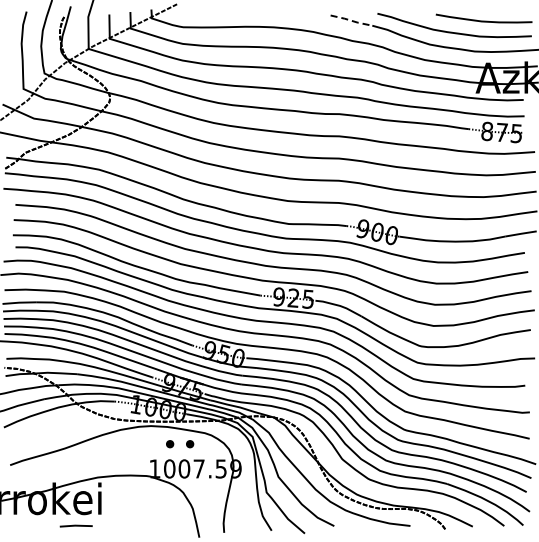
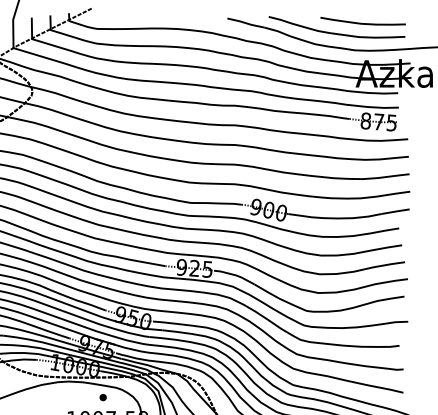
line: (351, 20) -> (245, 22), dashed -> solid
part: (170, 444) -> (85, 397), removed

